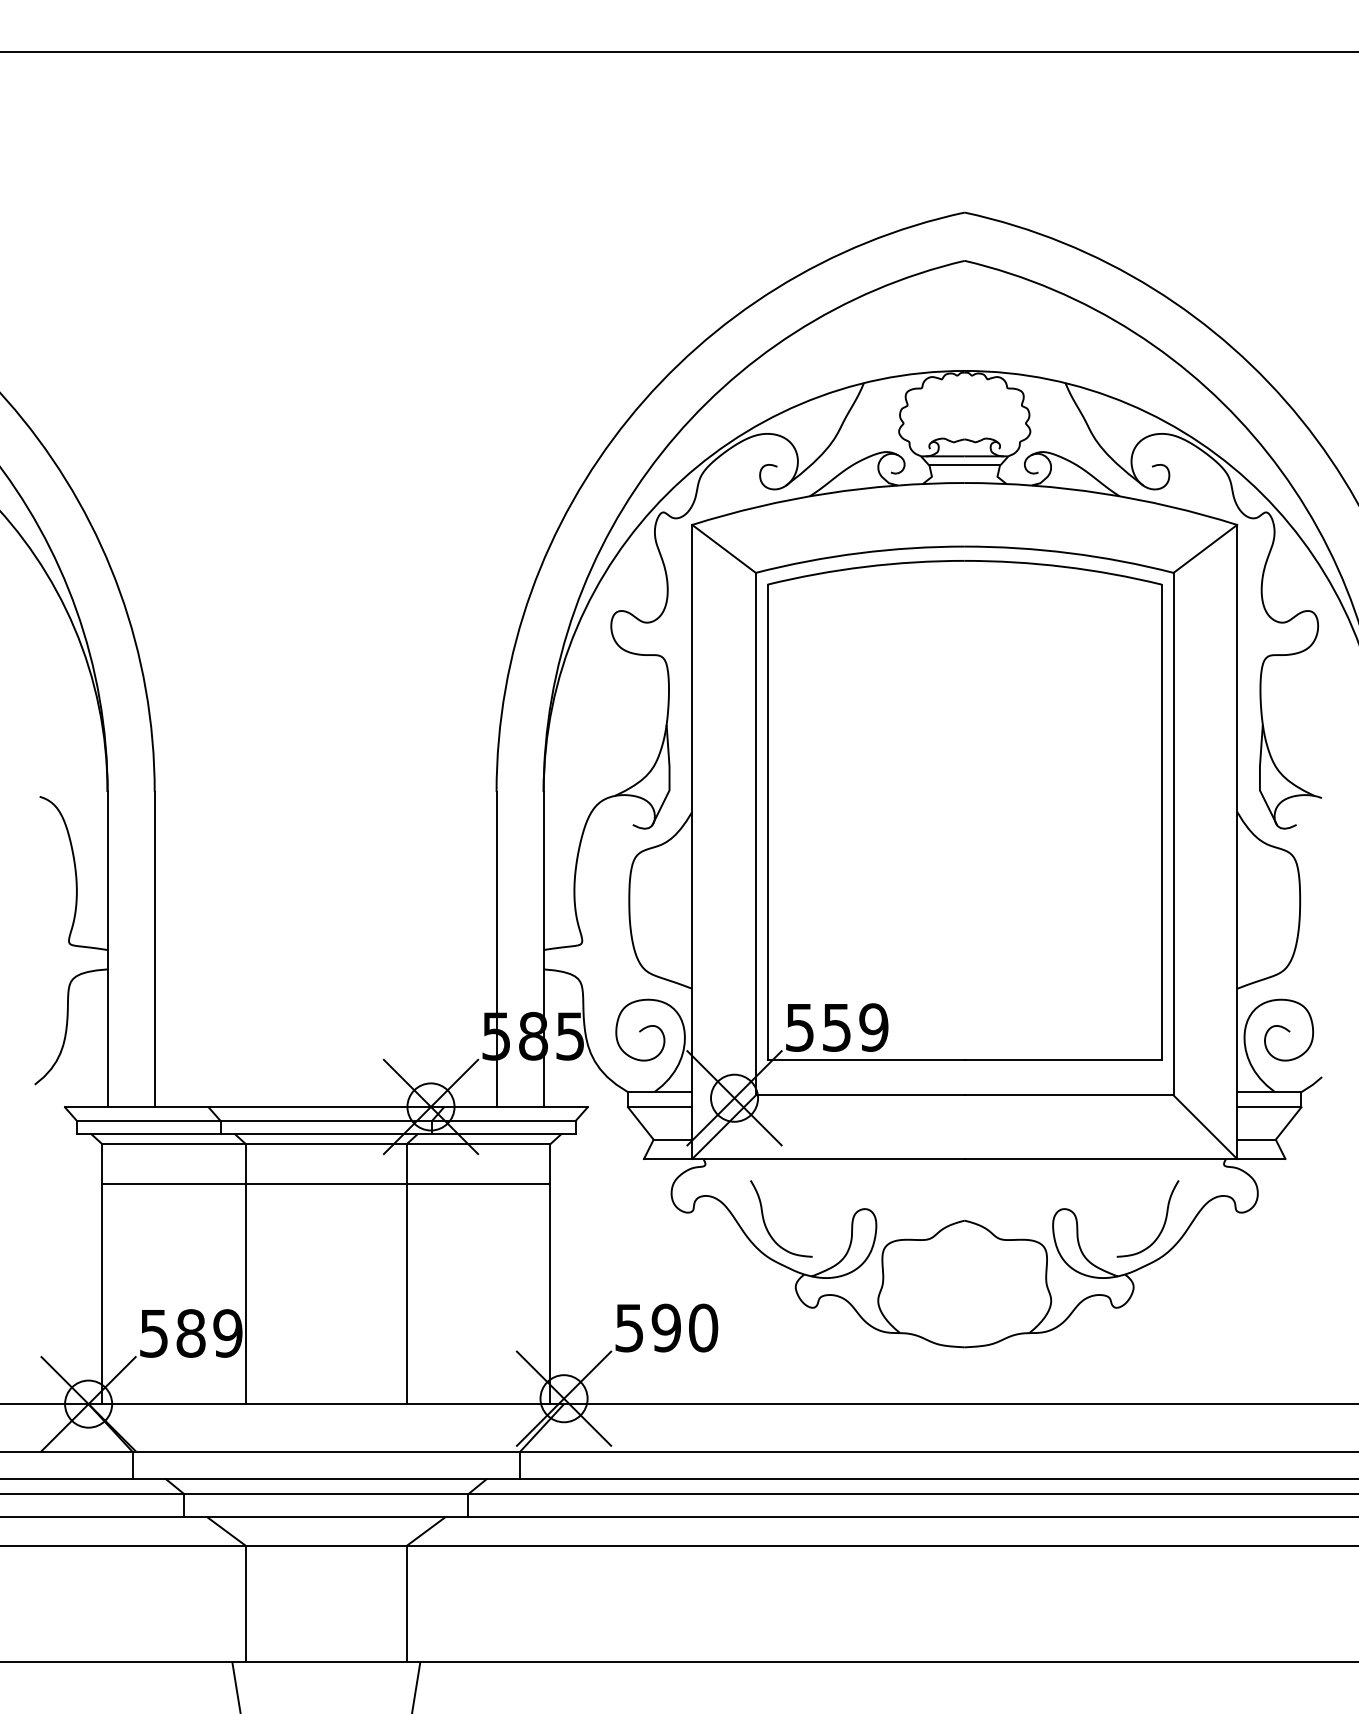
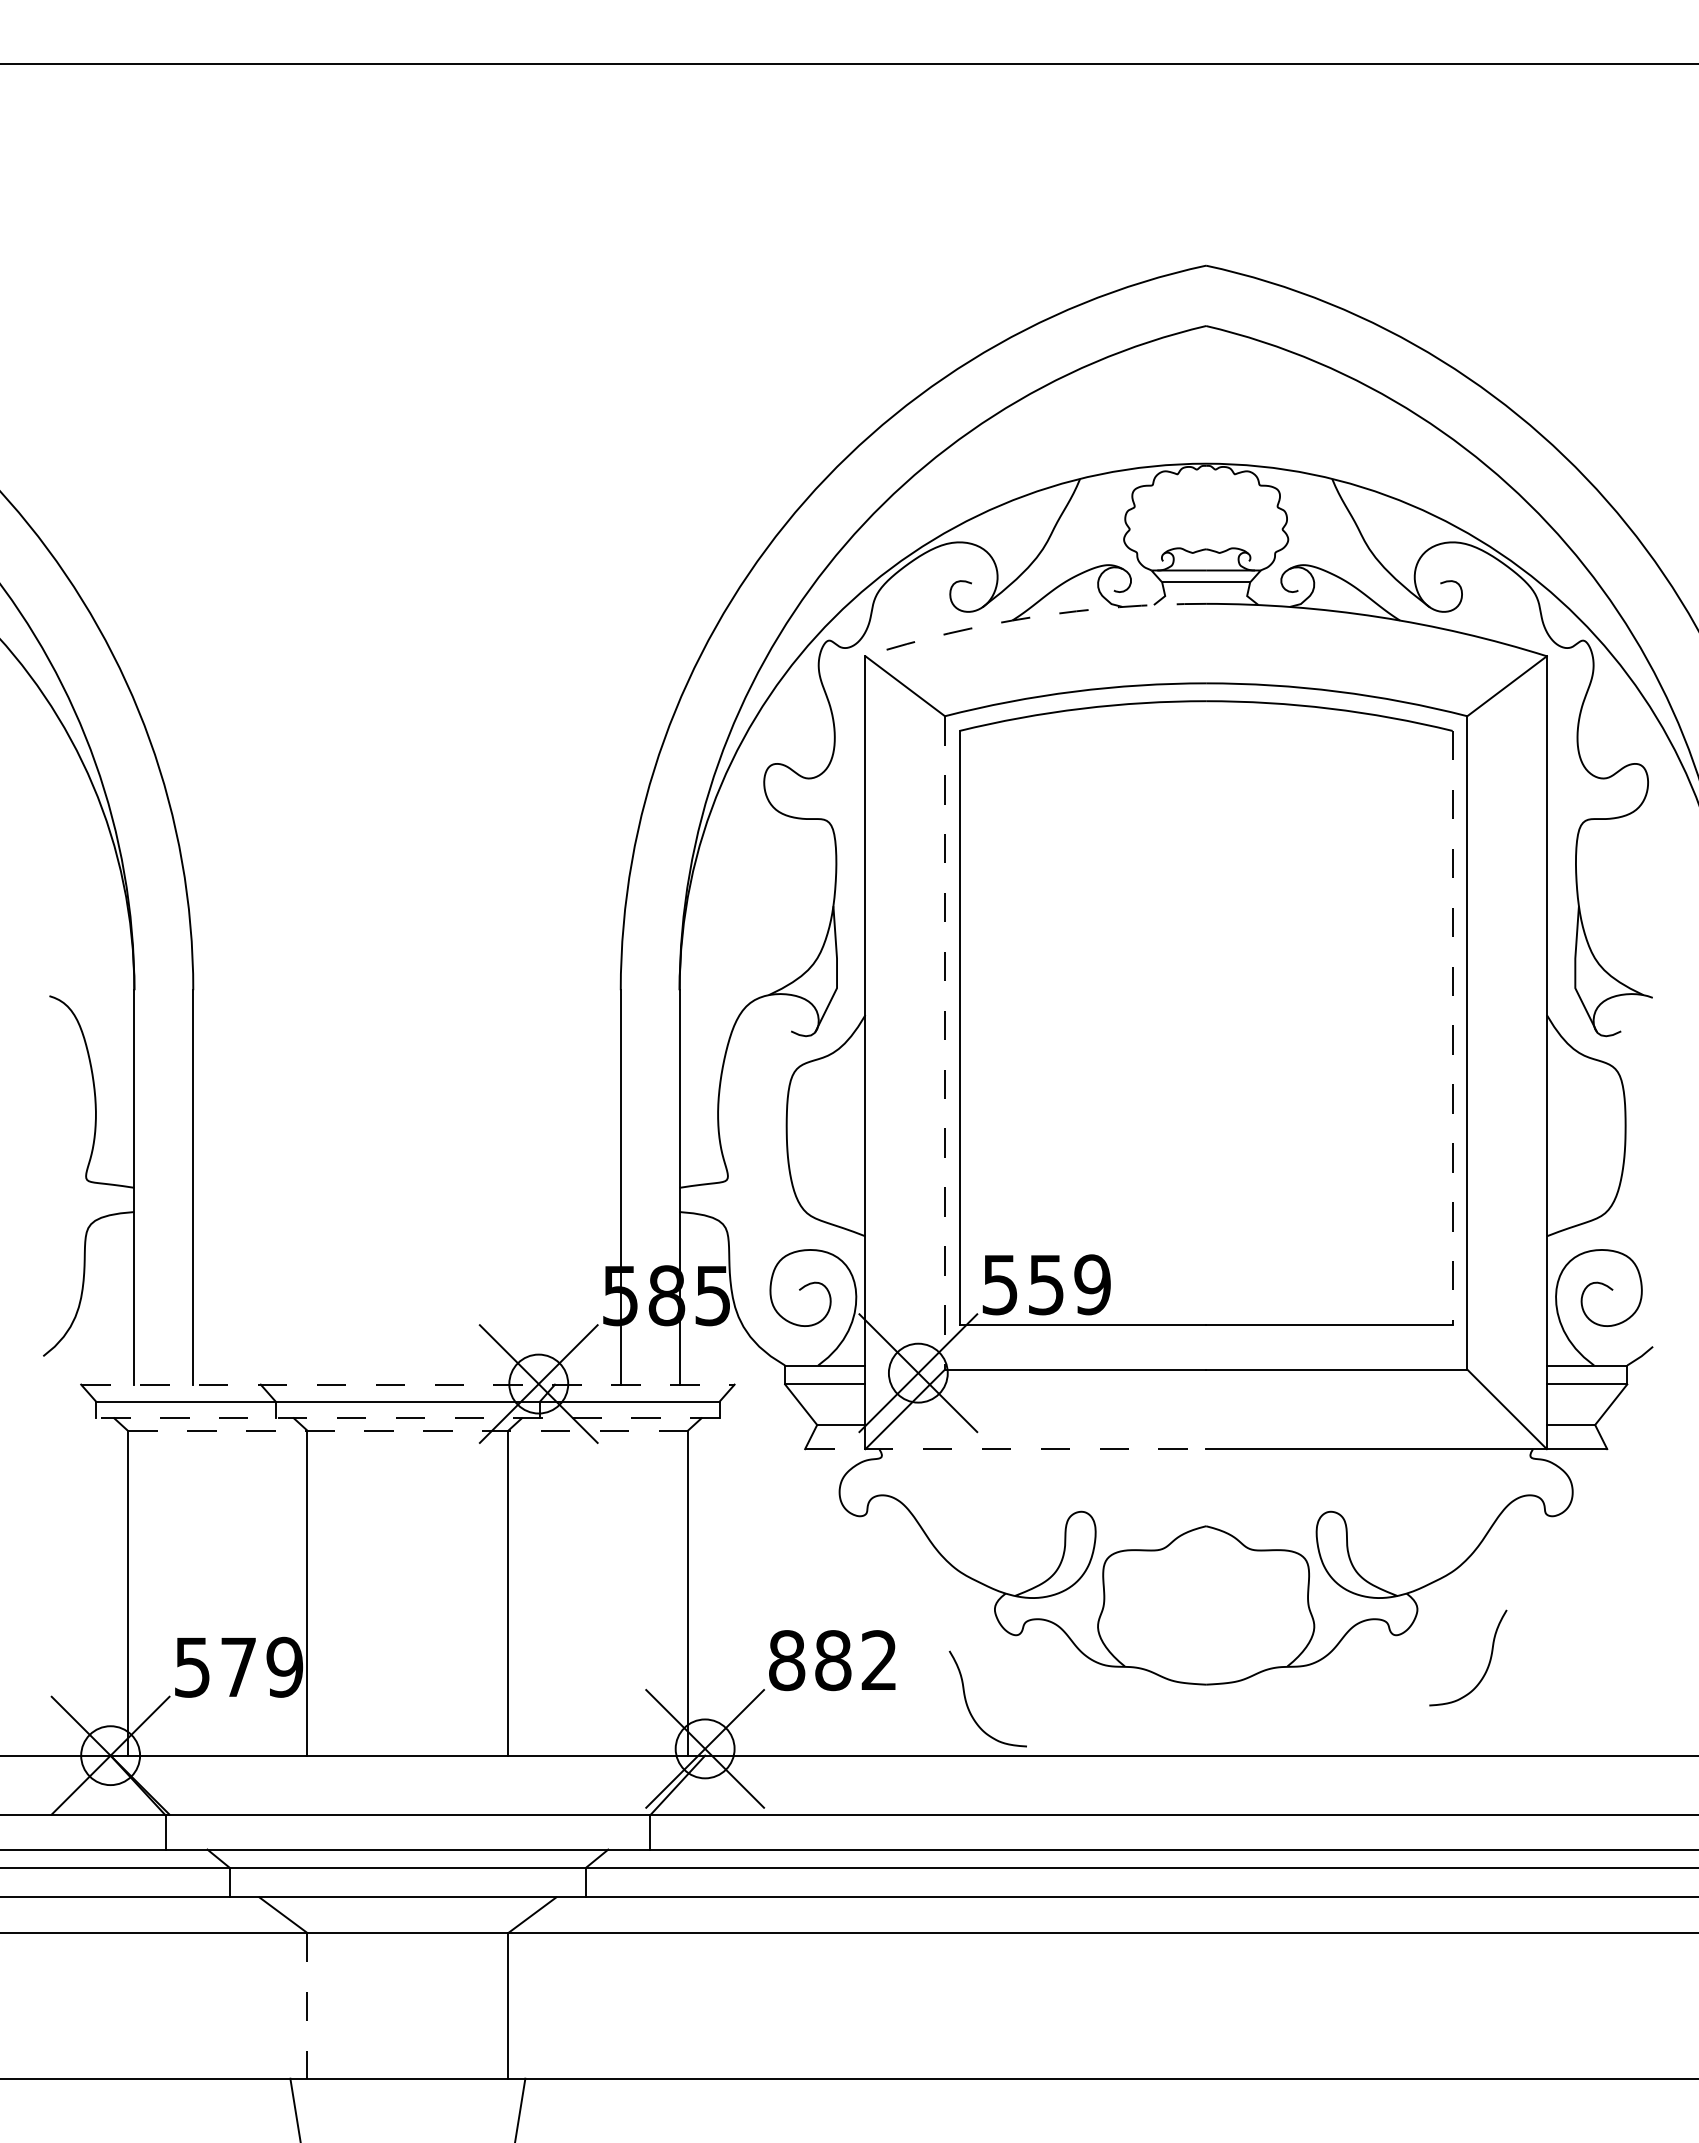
arc: (826, 493) -> (1033, 617), solid -> dashed
line: (1161, 822) -> (1452, 1028), solid -> dashed
line: (755, 833) -> (944, 1042), solid -> dashed
line: (326, 1107) -> (407, 1384), solid -> dashed
line: (326, 1134) -> (407, 1418), solid -> dashed
line: (326, 1144) -> (407, 1430), solid -> dashed
line: (804, 1159) -> (1005, 1449), solid -> dashed
line: (326, 1184) -> (407, 1480), removed
curve: (1164, 1222) -> (1488, 1662), moved
curve: (765, 1224) -> (968, 1705), moved
text: (666, 1328) -> (833, 1660), 590 -> 882
text: (190, 1332) -> (238, 1666), 589 -> 579
line: (246, 1603) -> (307, 2005), solid -> dashed

